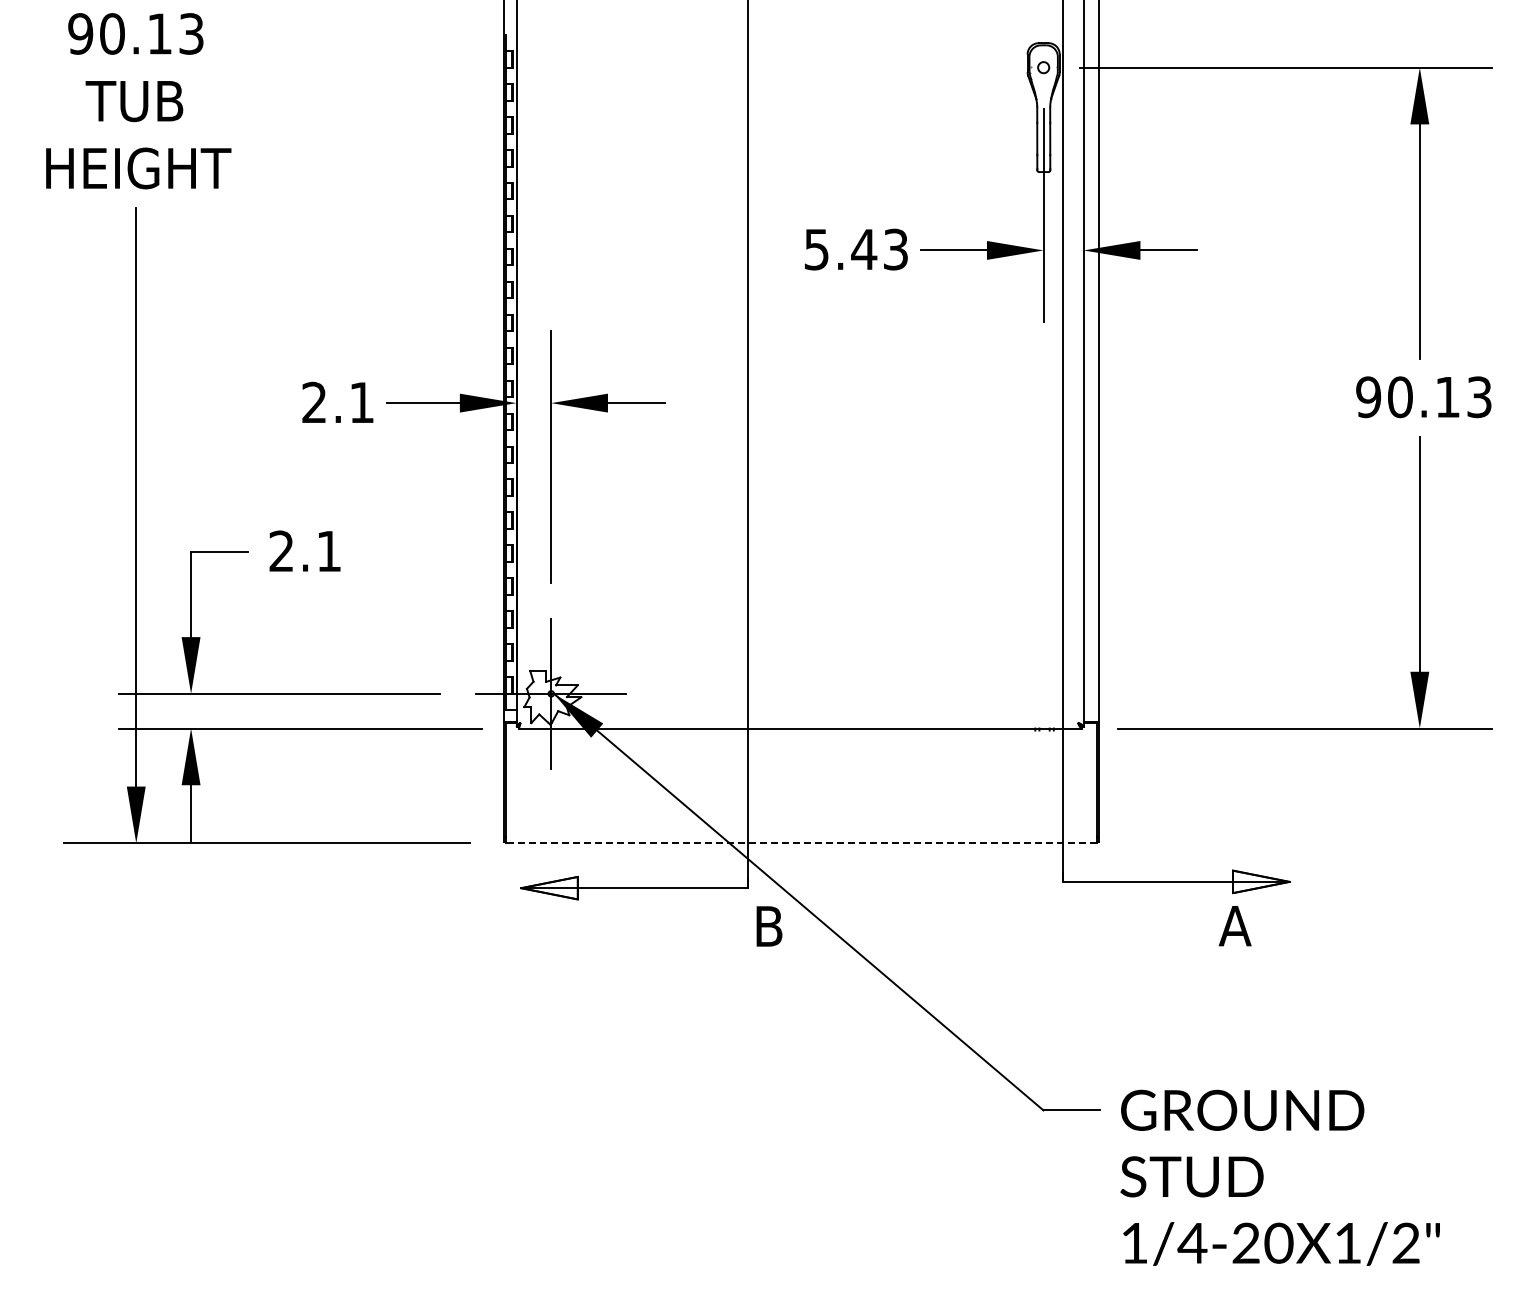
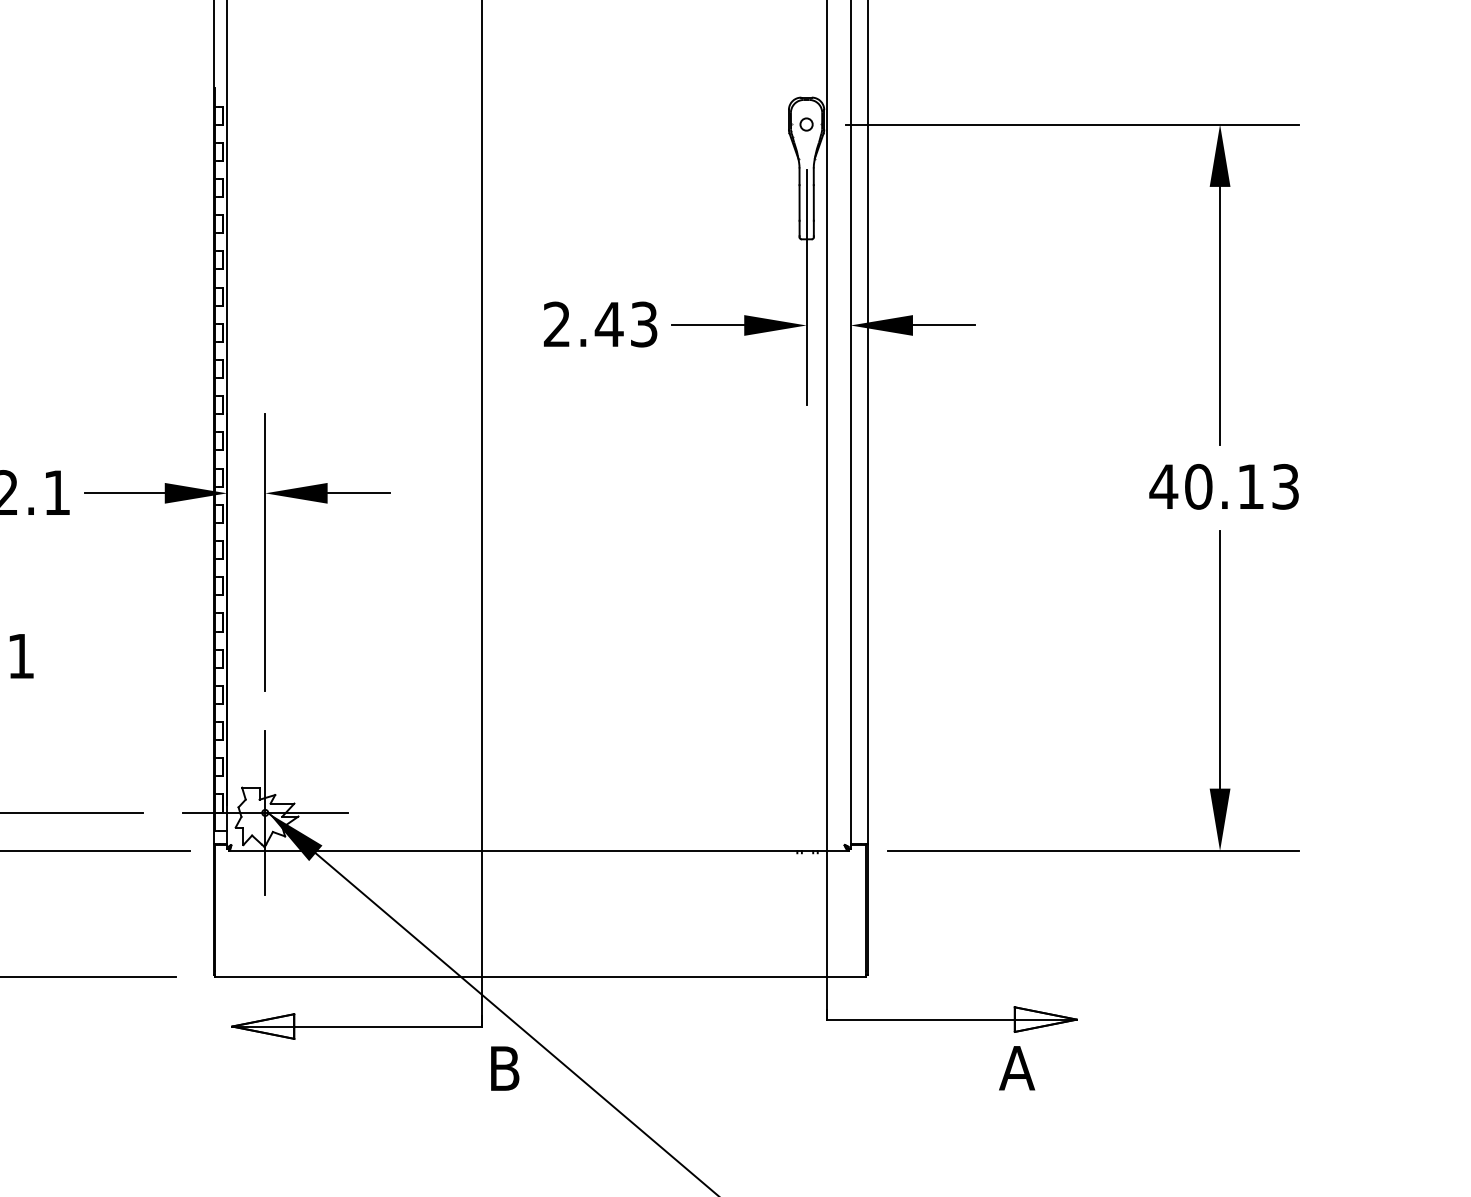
text: (816, 249) -> (556, 324), 5.43 -> 2.43
text: (1368, 397) -> (1163, 487), 90.13 -> 40.13
line: (801, 843) -> (540, 977), dashed -> solid

